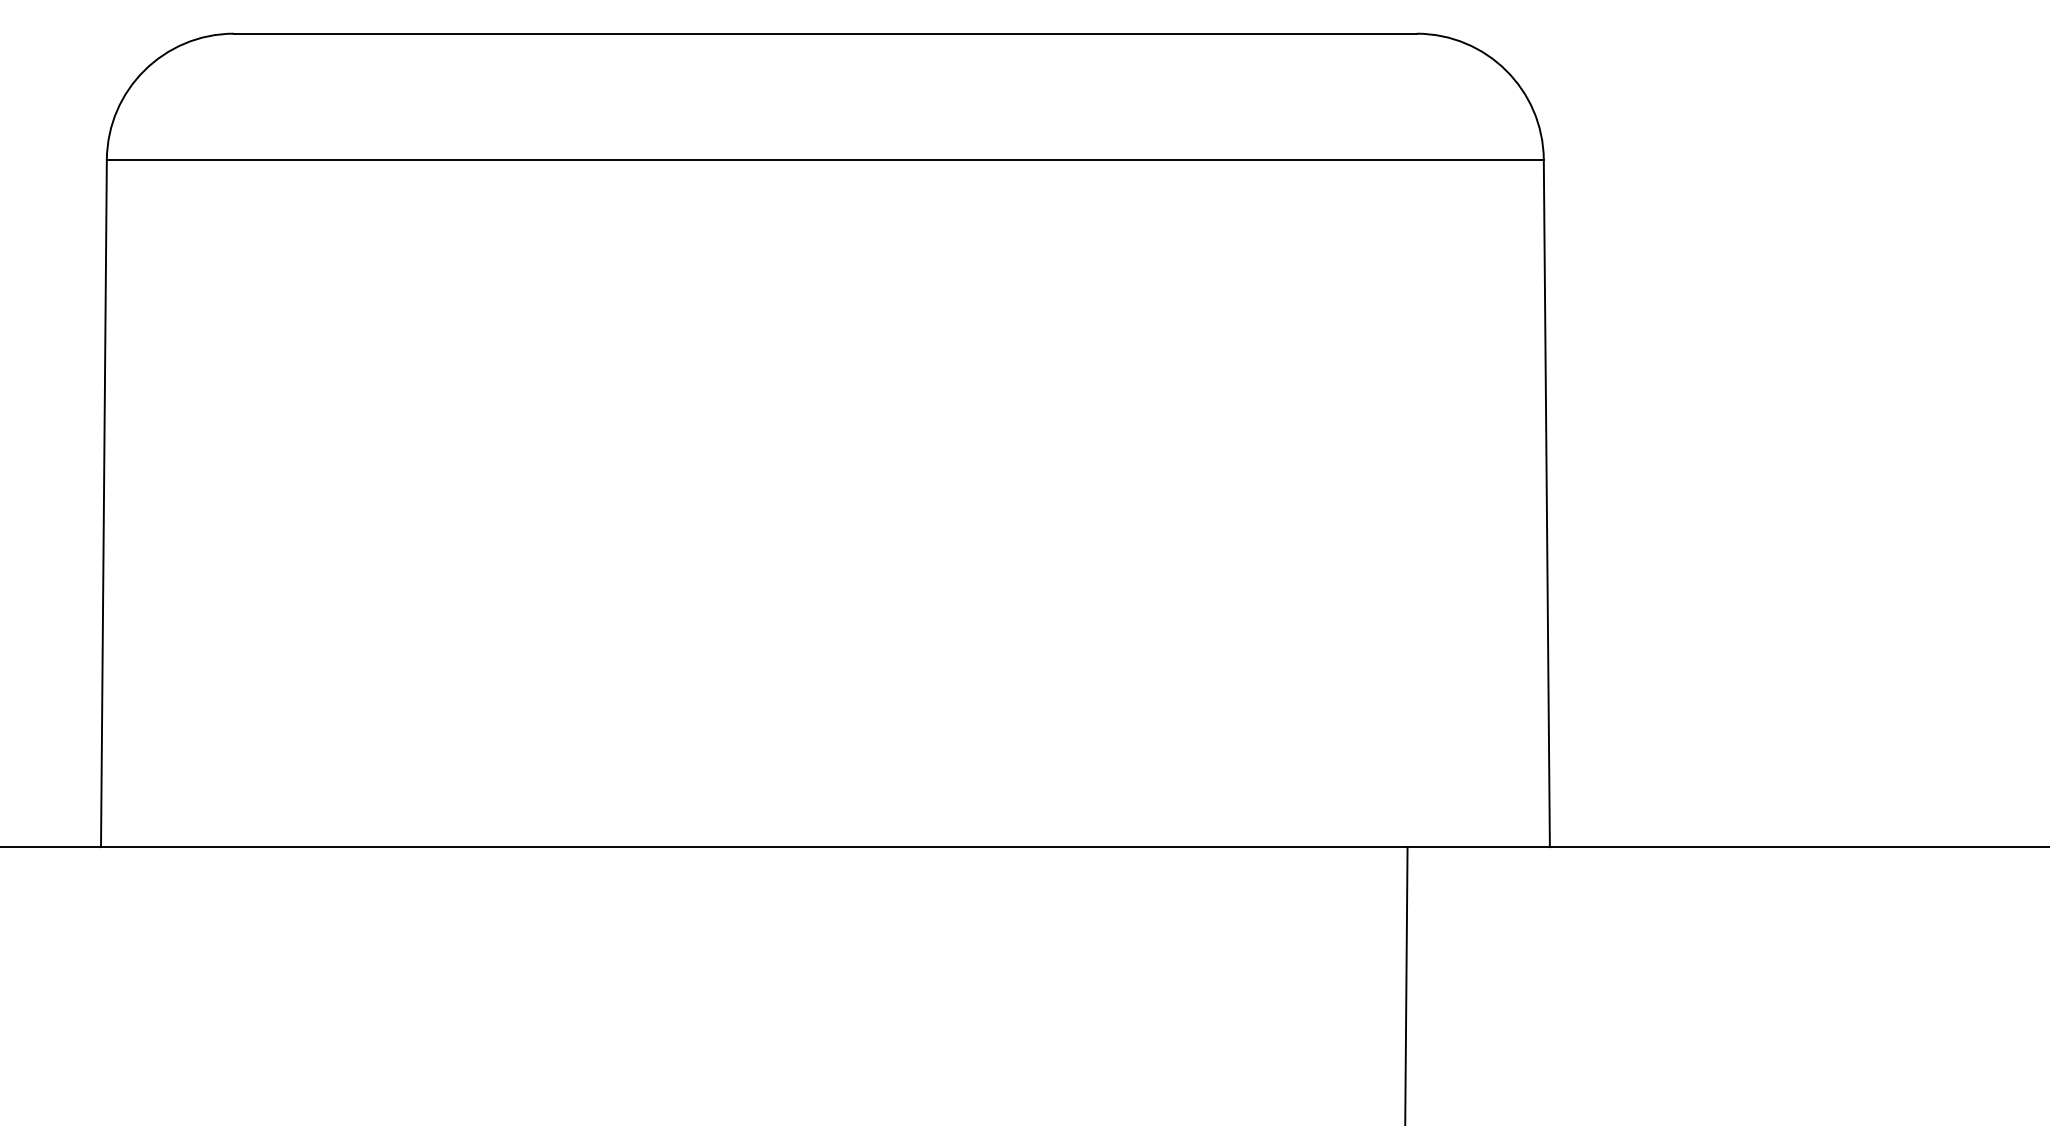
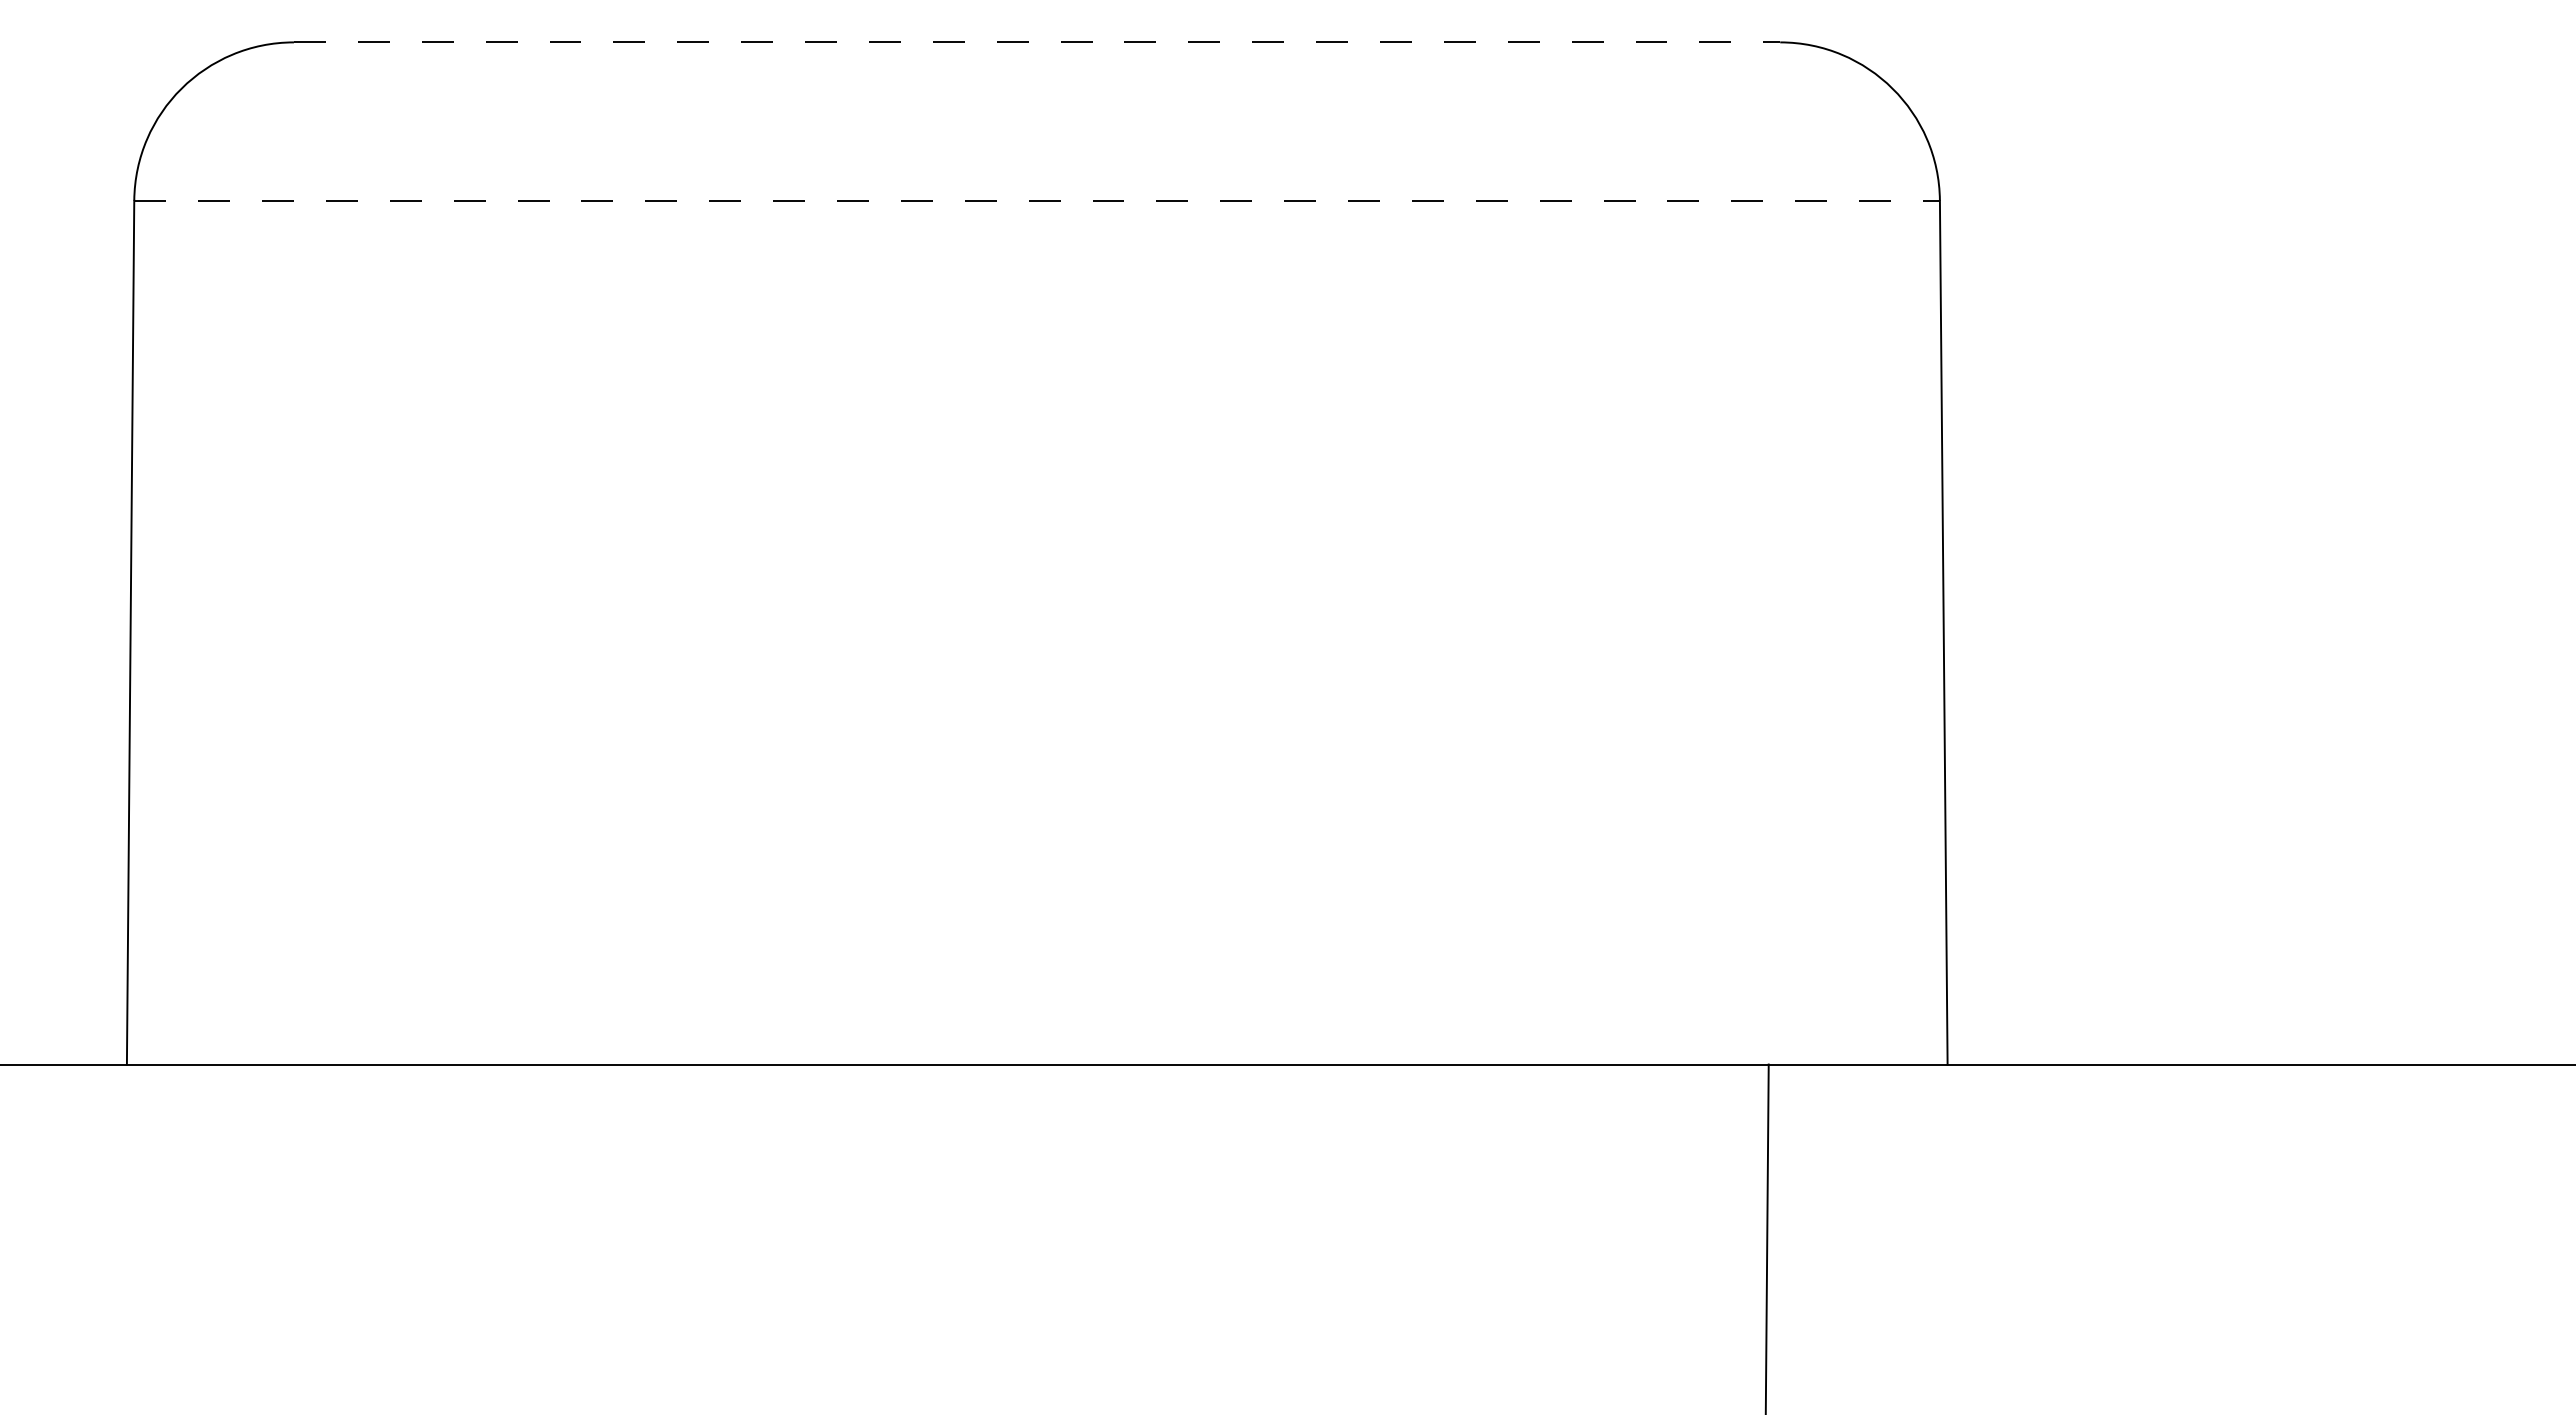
line: (825, 33) -> (1037, 42), solid -> dashed
line: (825, 159) -> (1037, 200), solid -> dashed

